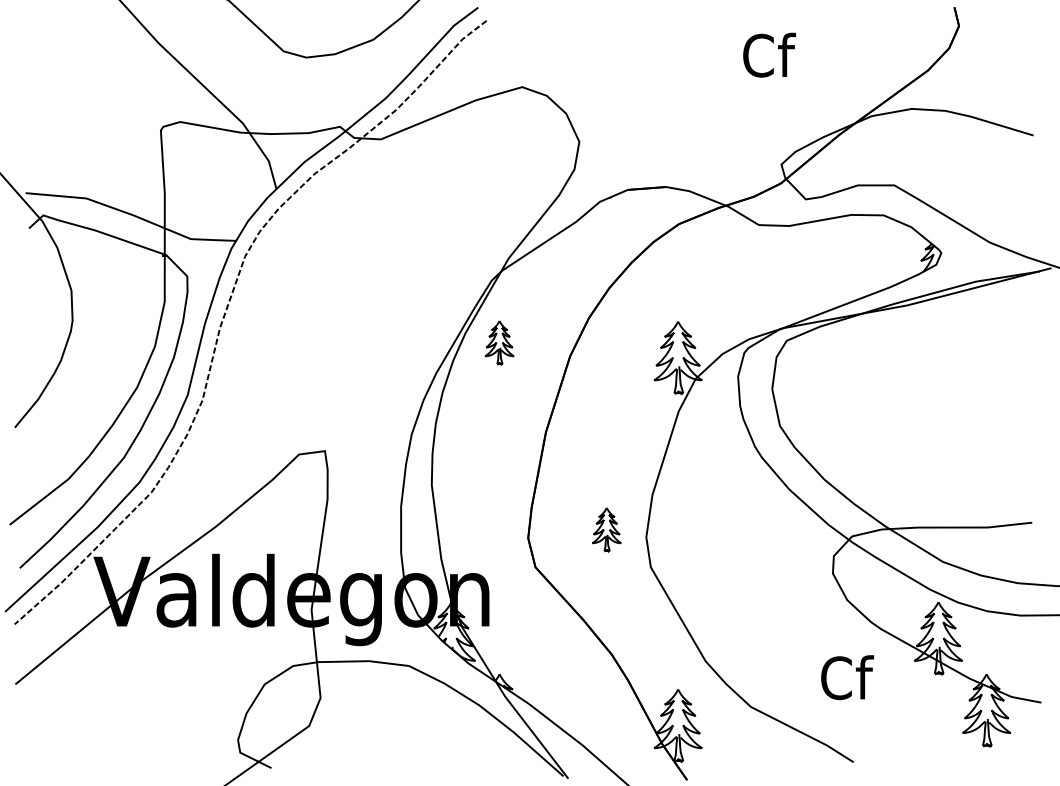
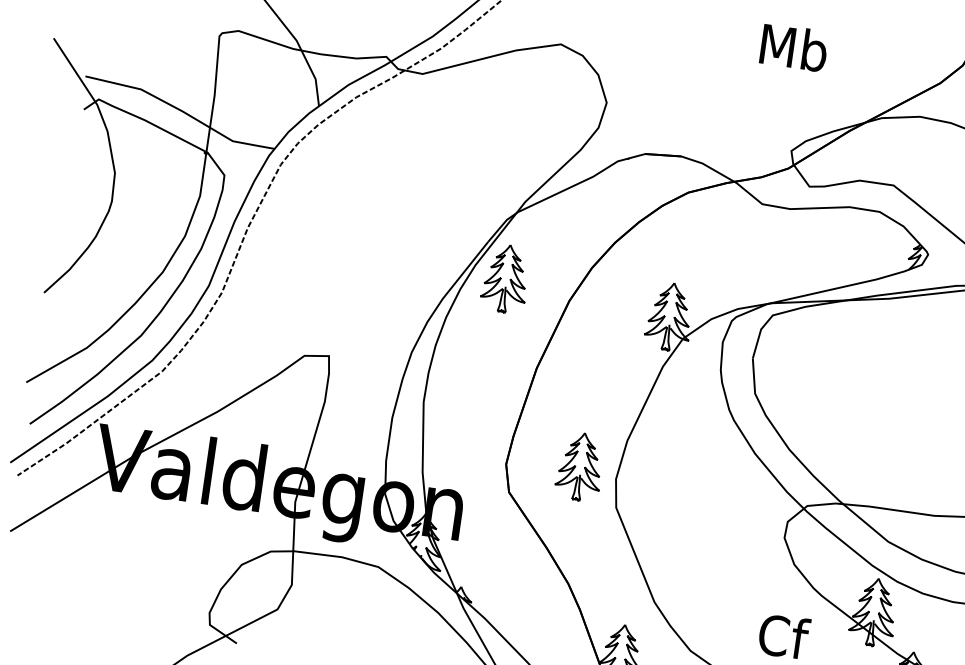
text: (768, 54) -> (794, 47), Cf -> Mb
part: (499, 342) -> (505, 278), size x1.67
part: (606, 529) -> (580, 466), size x1.67

